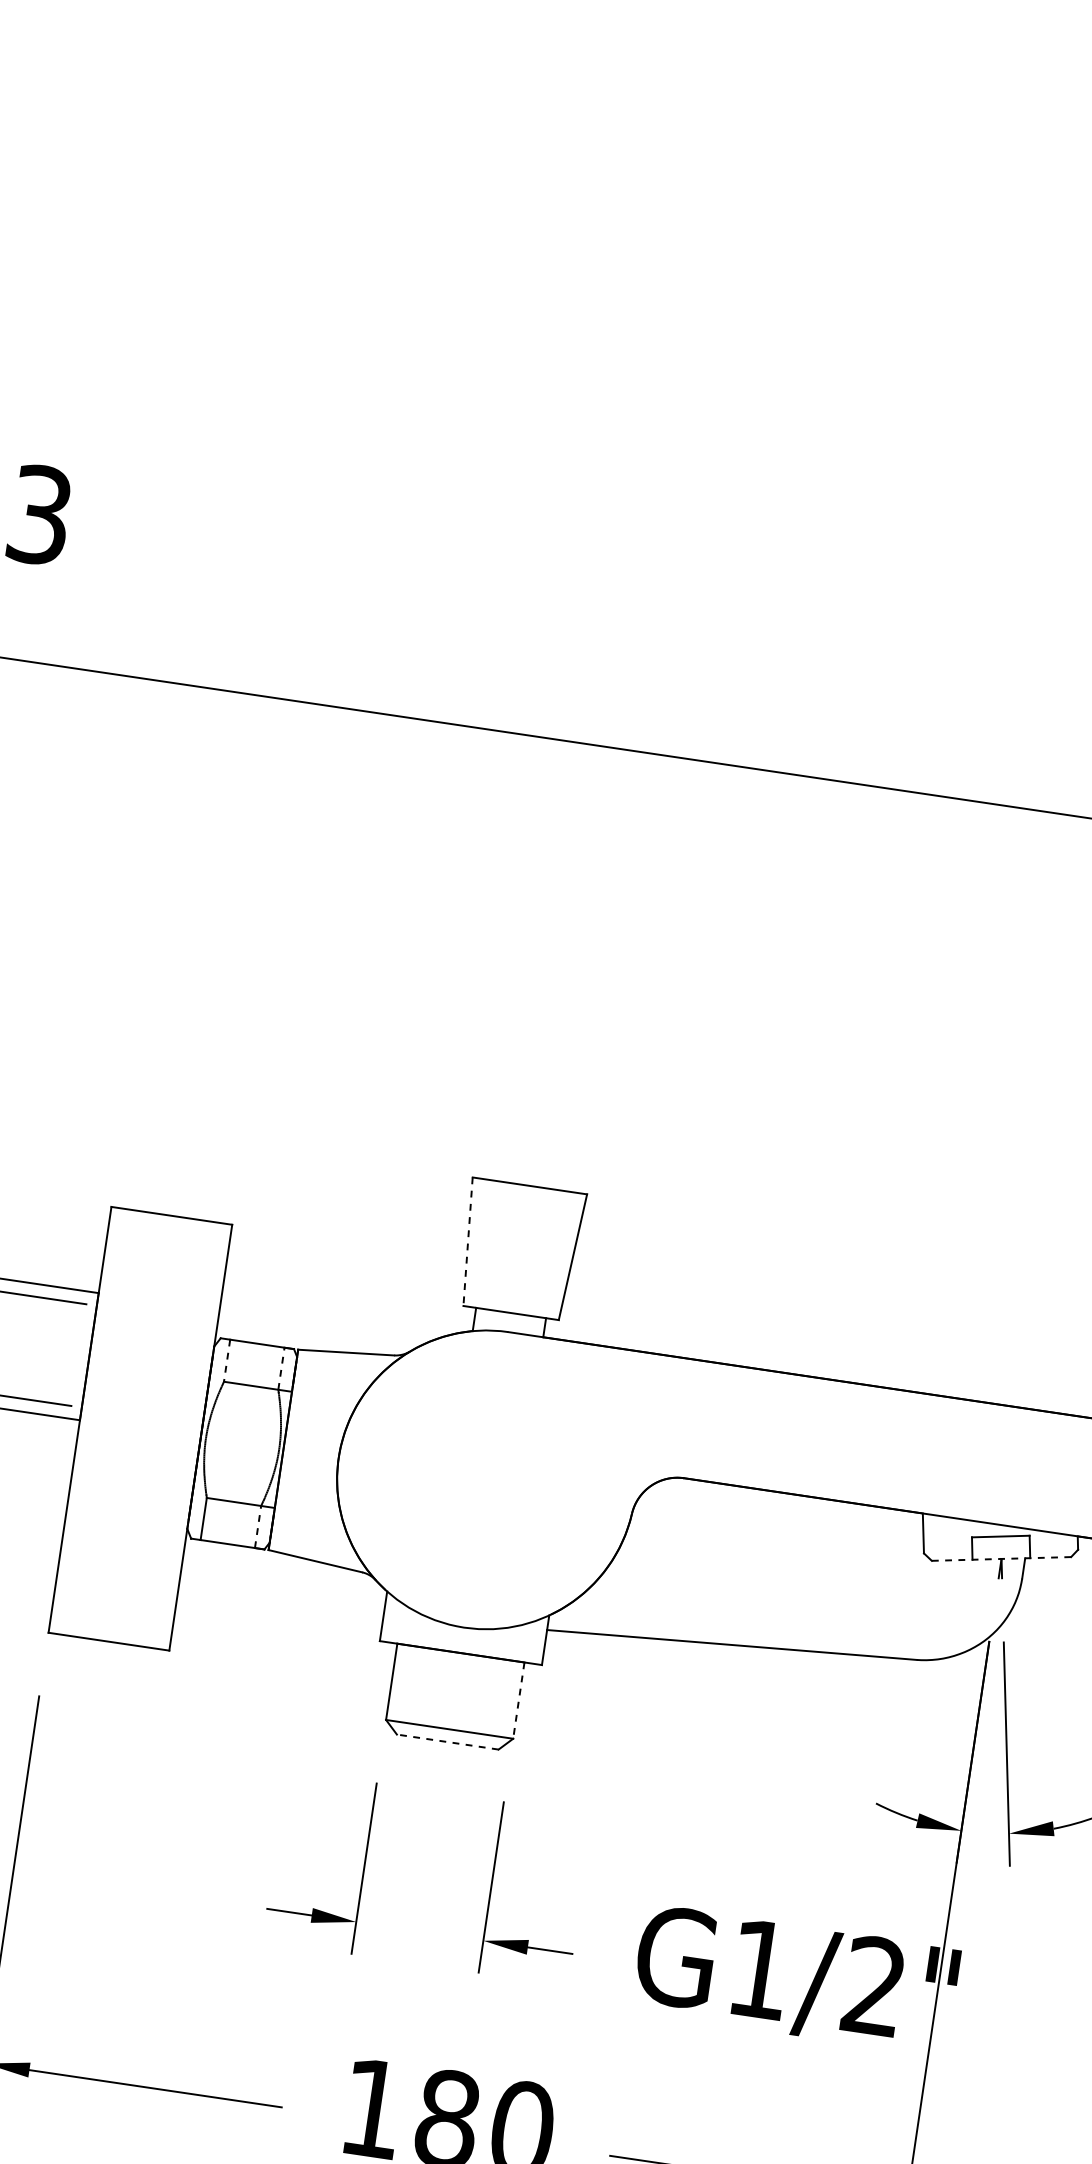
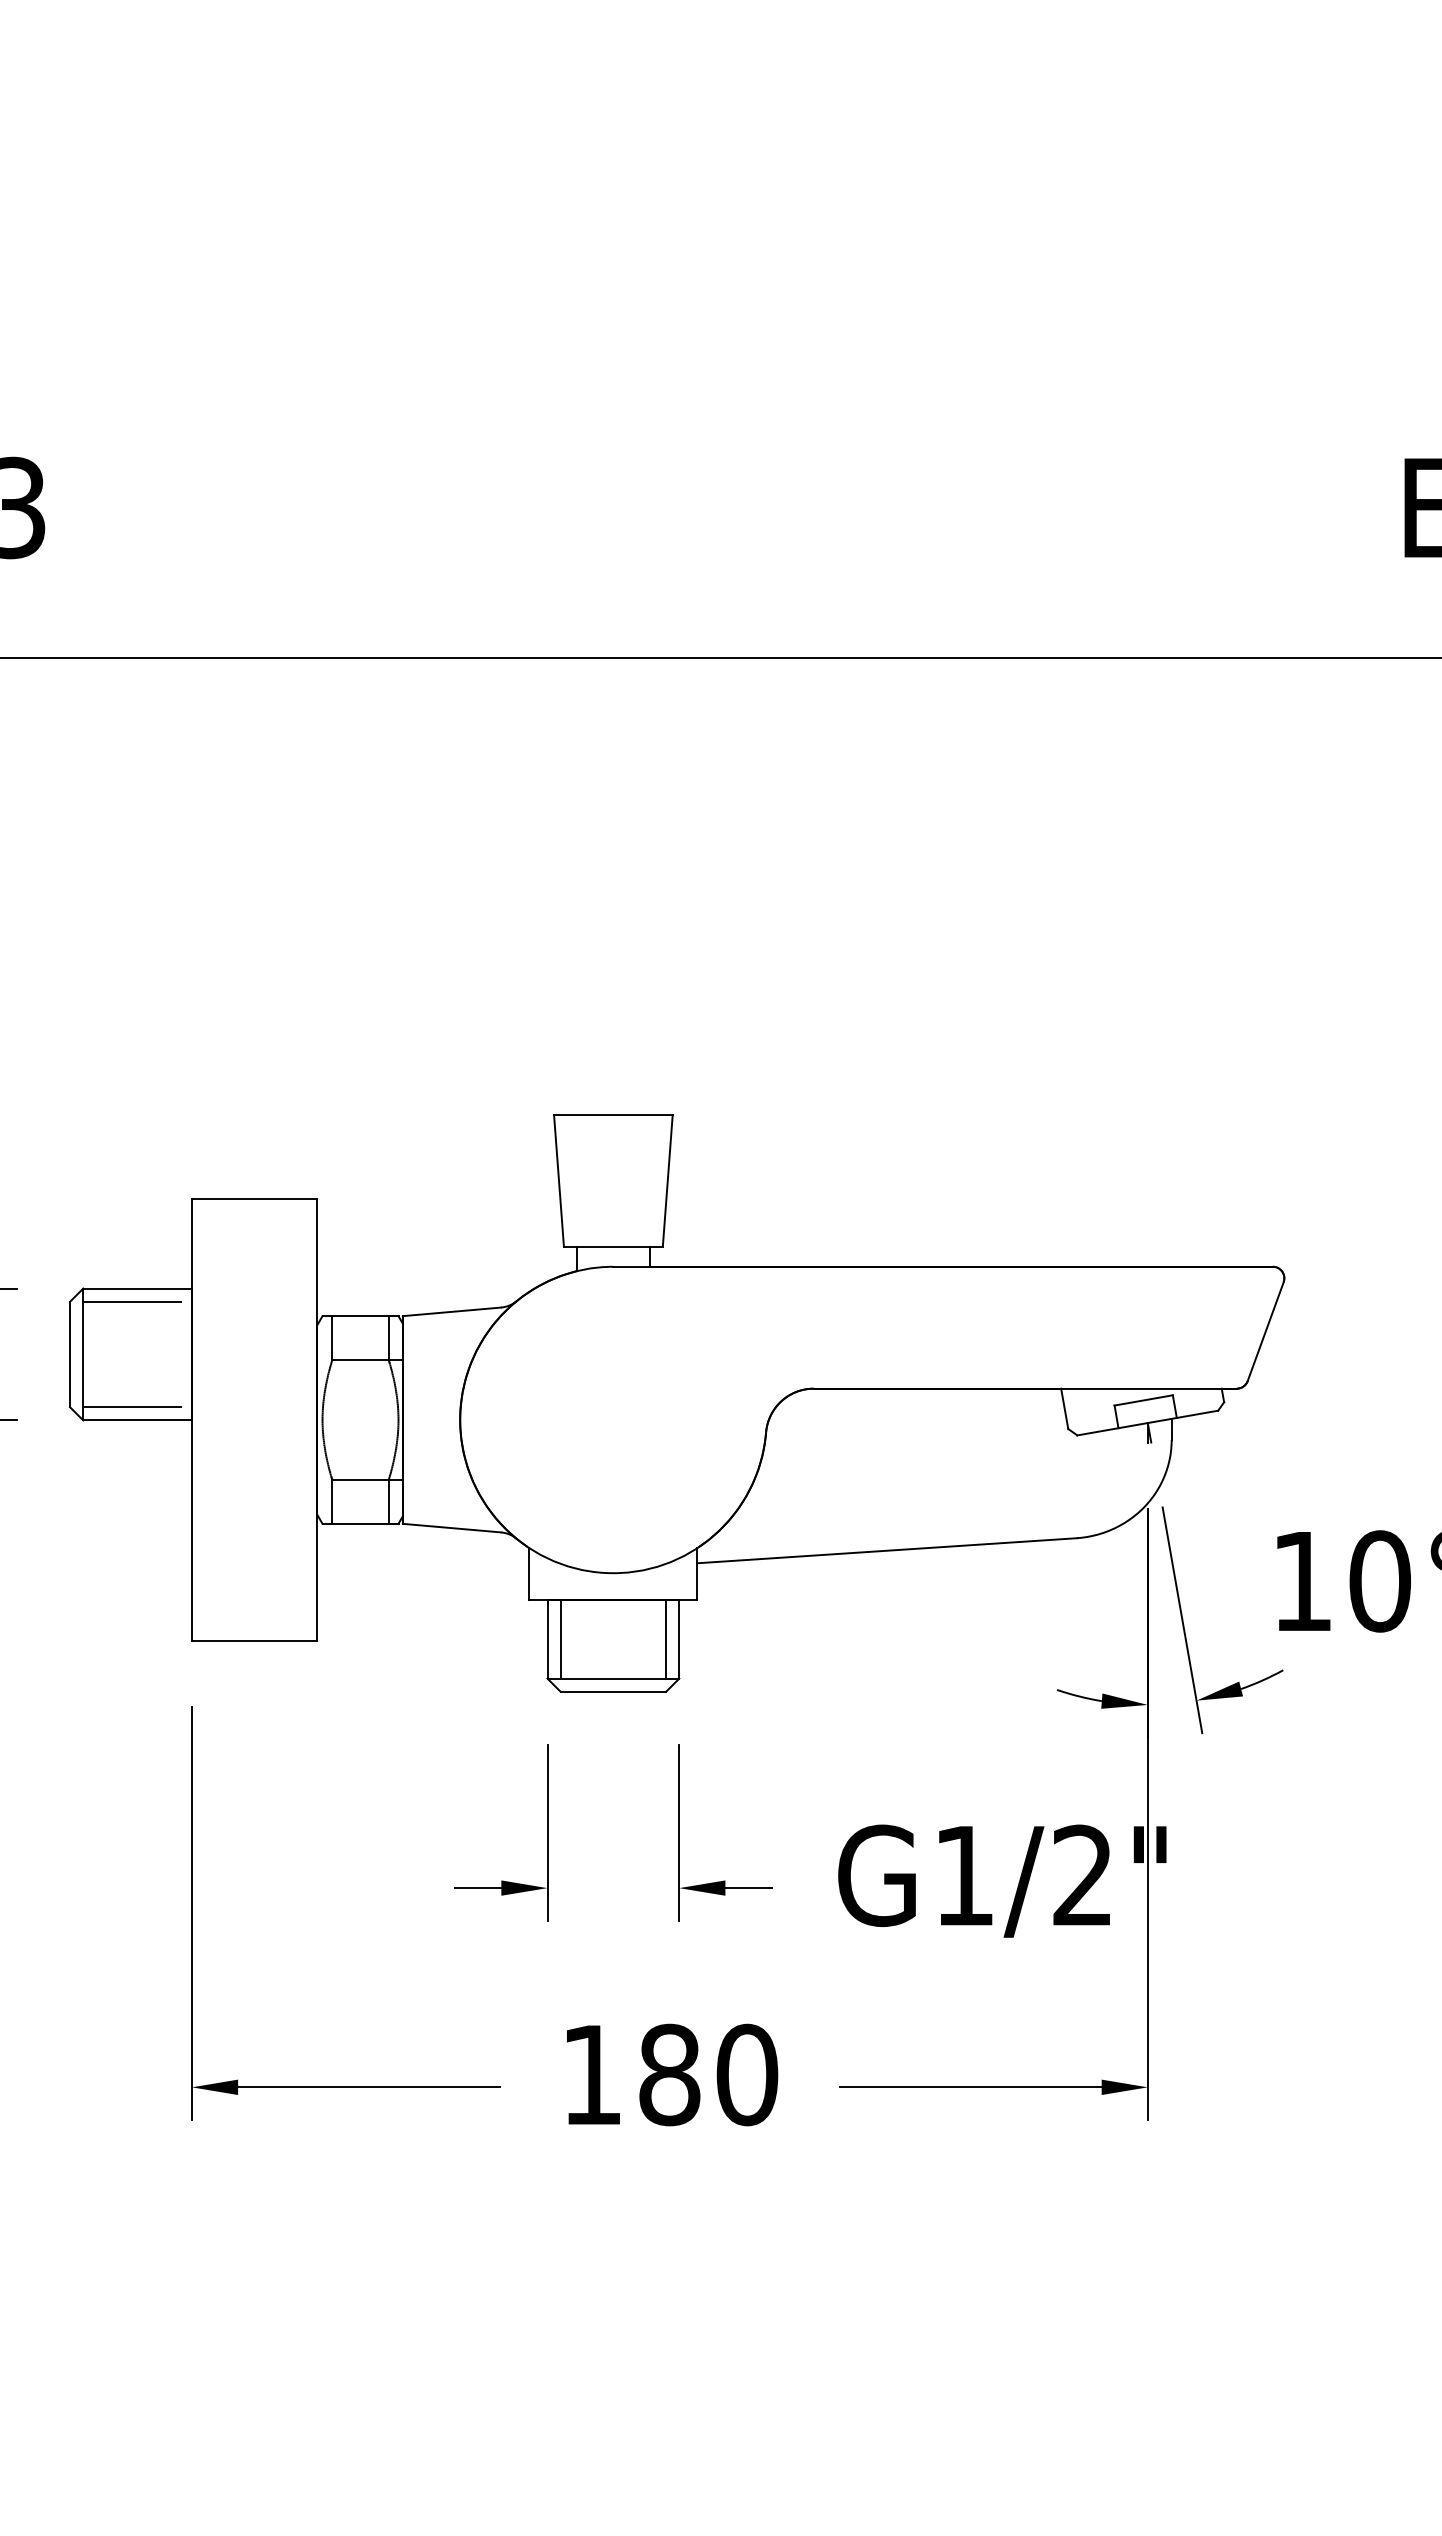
line: (468, 1242) -> (559, 1181), dashed -> solid
line: (227, 1360) -> (332, 1337), dashed -> solid
line: (281, 1368) -> (388, 1337), dashed -> solid
line: (257, 1527) -> (388, 1502), dashed -> solid
line: (1001, 1559) -> (1147, 1423), dashed -> solid
line: (404, 1683) -> (560, 1638), added
line: (506, 1698) -> (666, 1638), added
line: (518, 1701) -> (679, 1639), dashed -> solid
line: (447, 1741) -> (613, 1691), dashed -> solid

